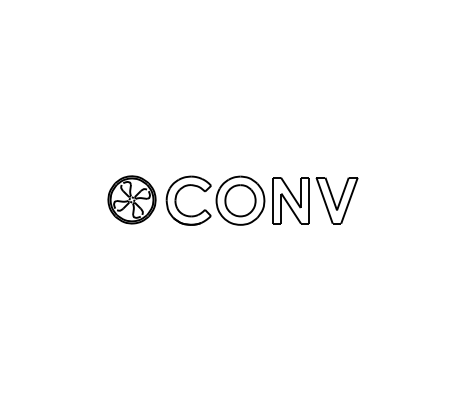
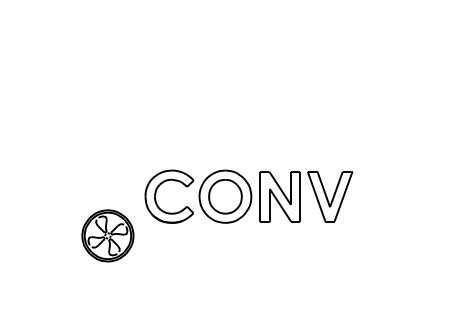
part: (131, 199) -> (107, 235), moved

